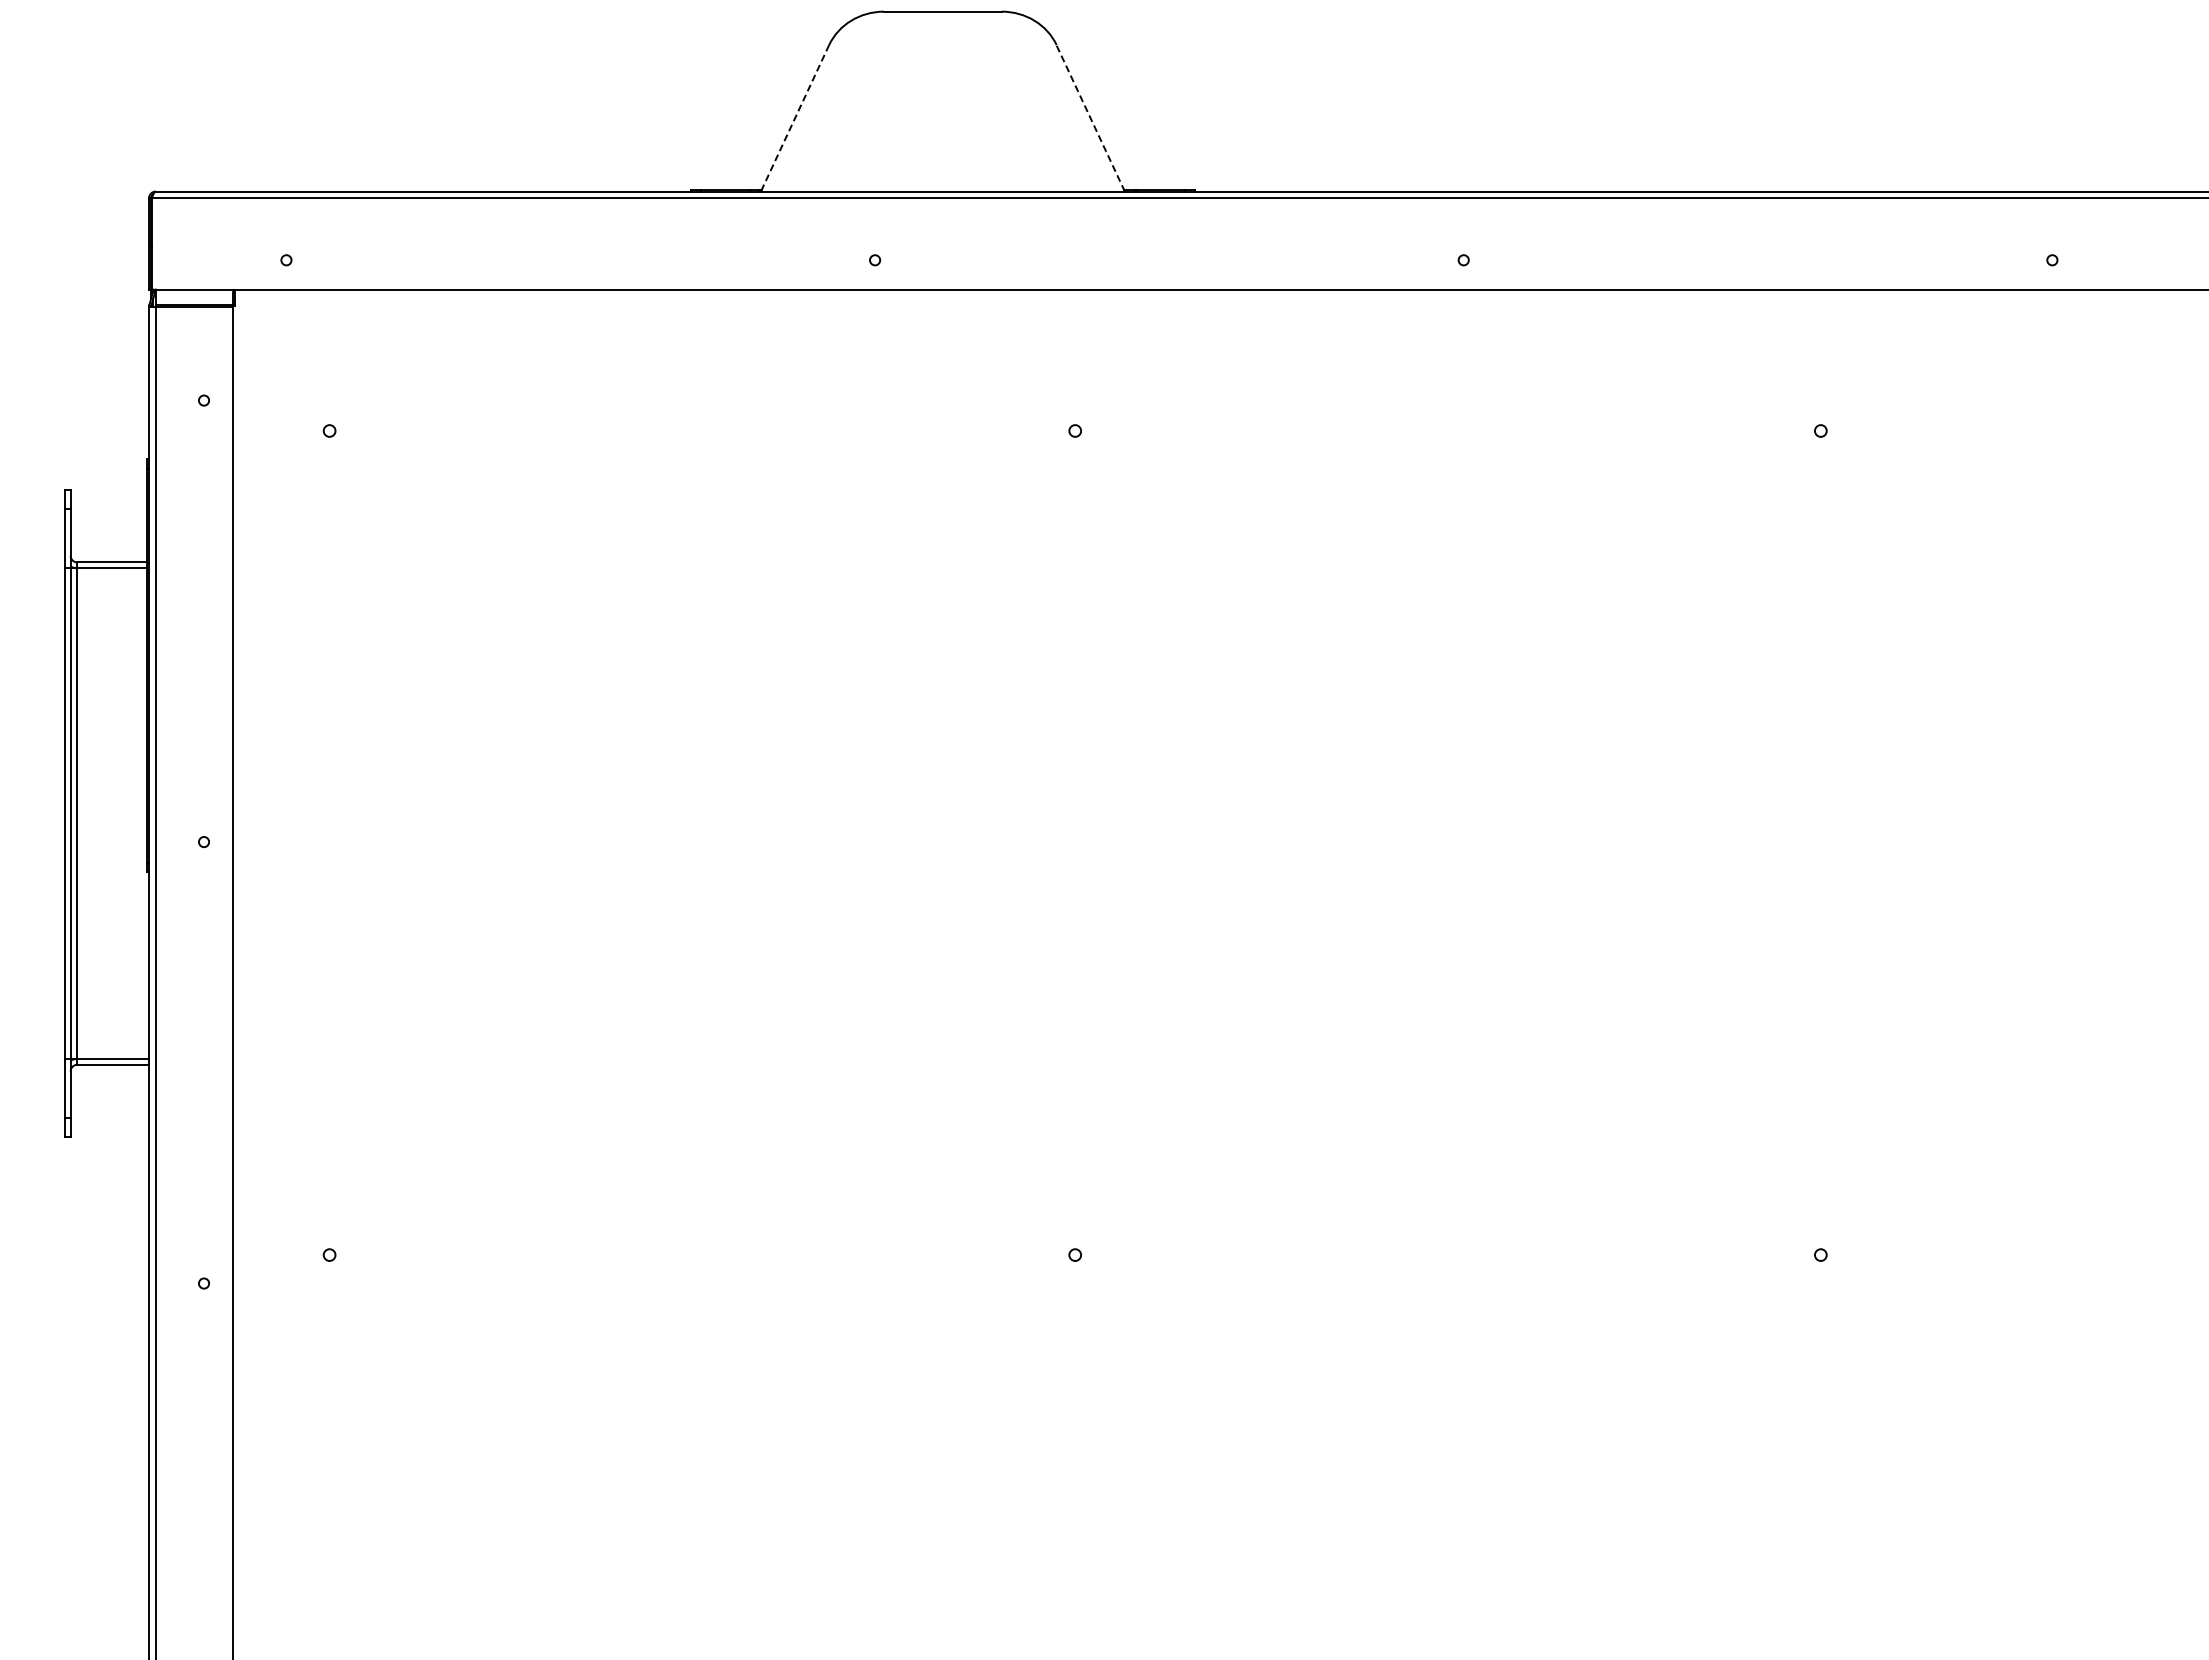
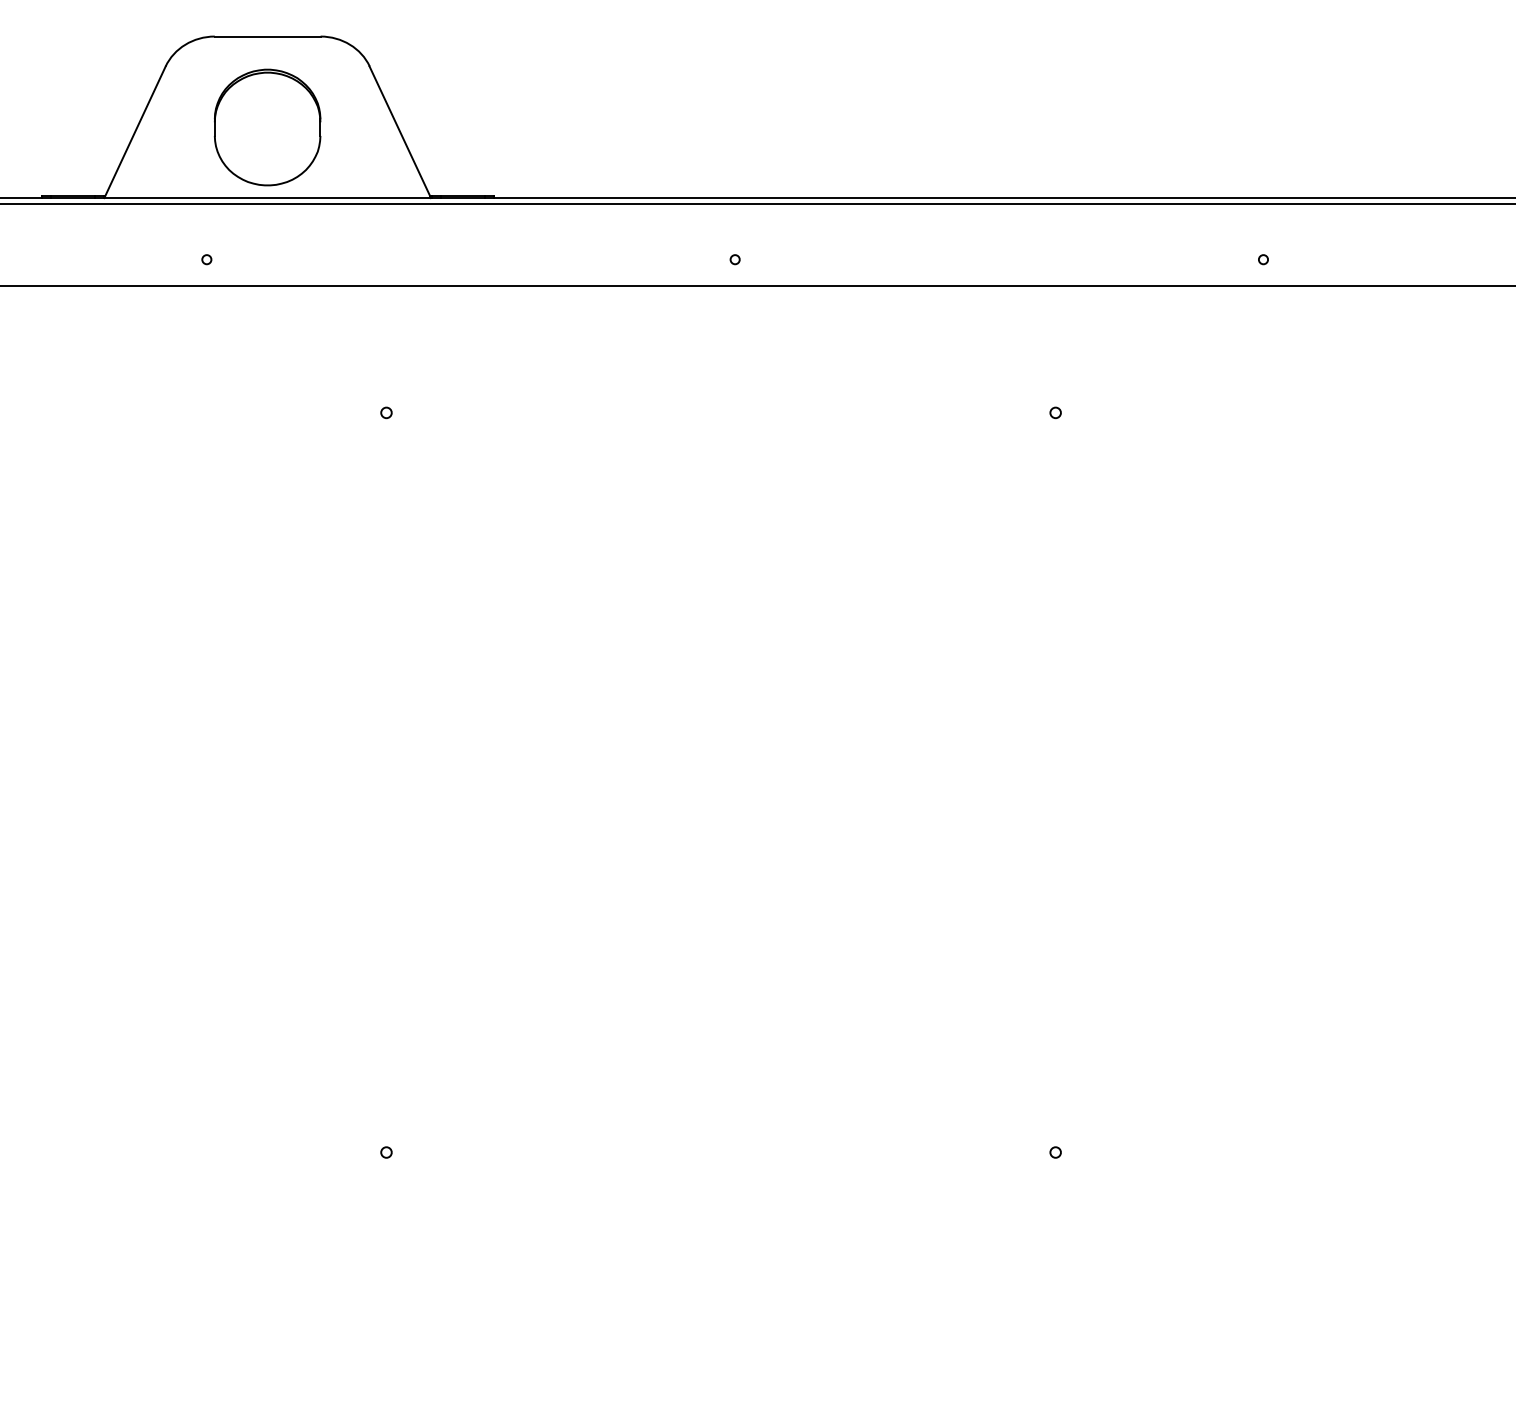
part: (942, 112) -> (267, 127), added
line: (795, 118) -> (135, 132), dashed -> solid
line: (1090, 118) -> (400, 132), dashed -> solid

